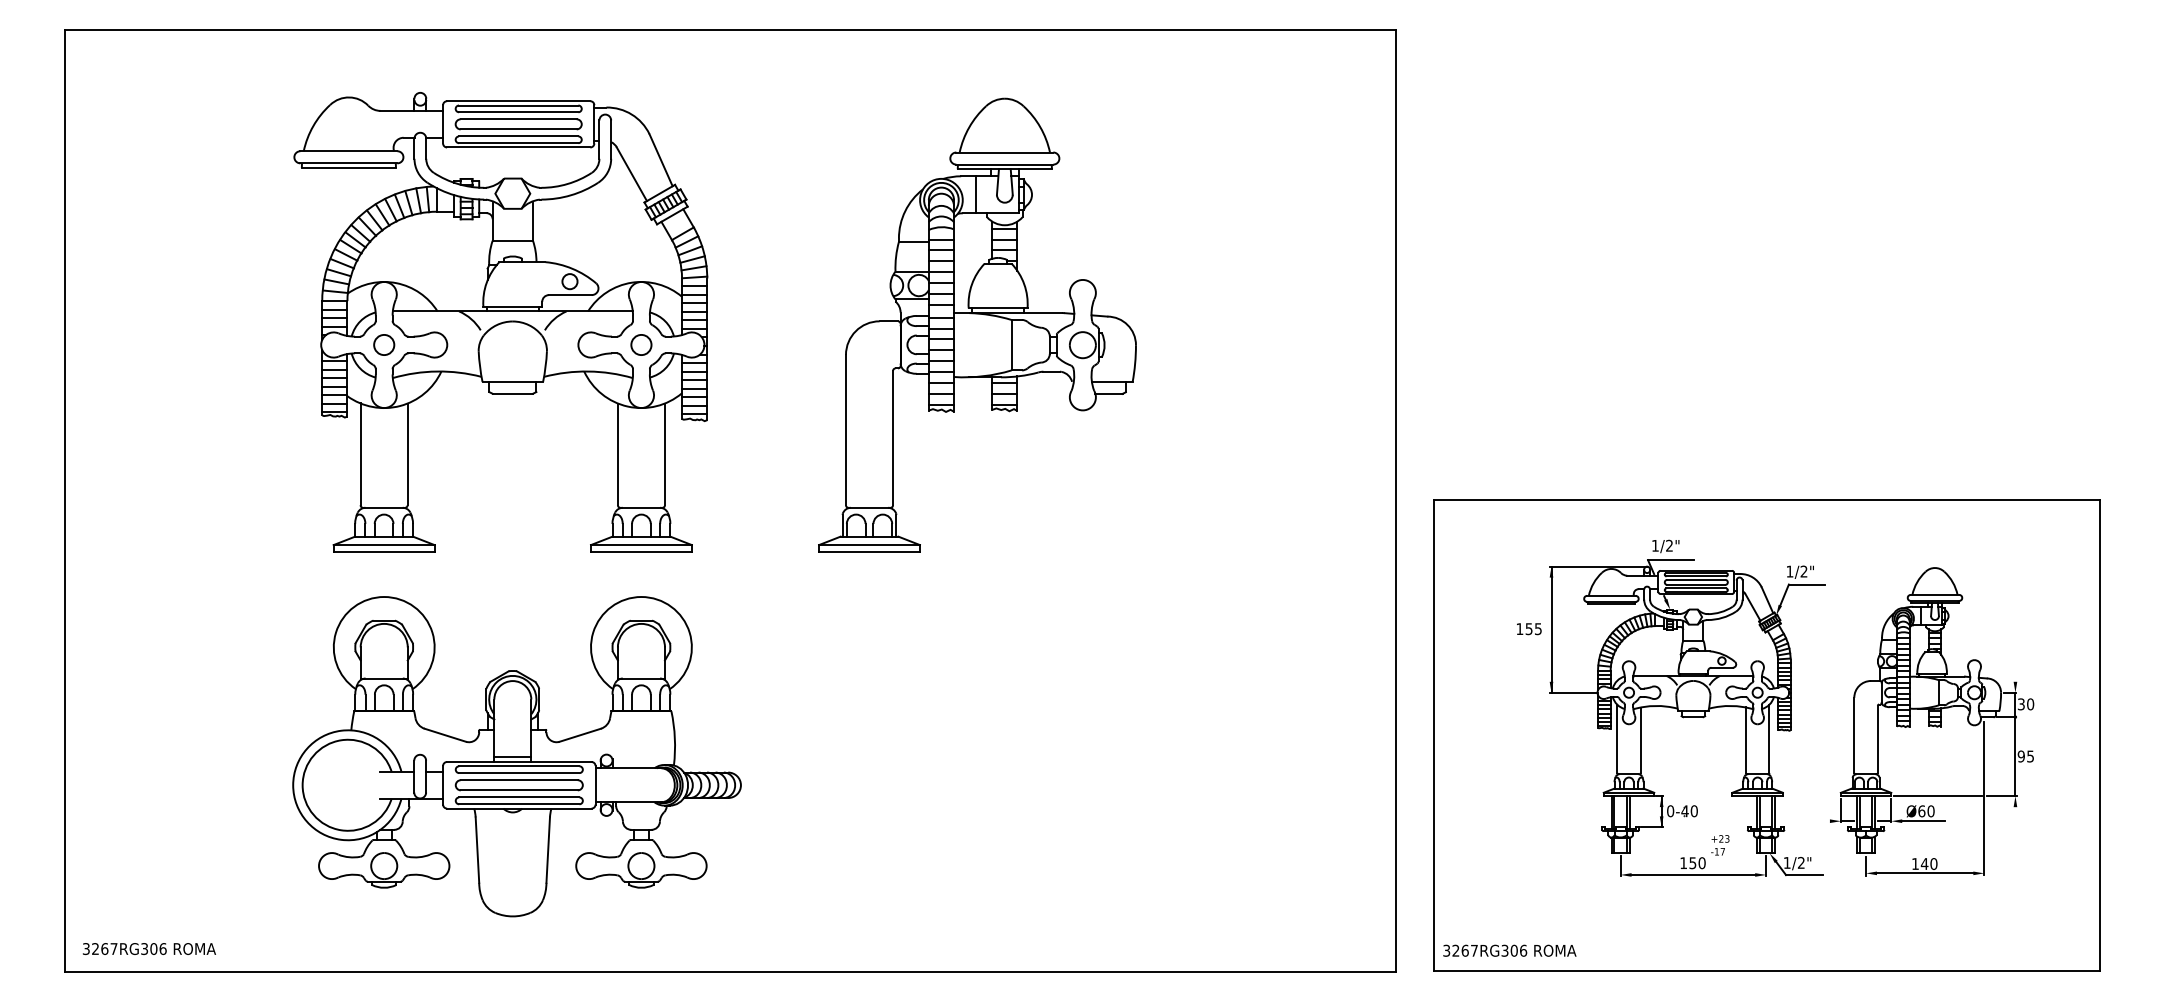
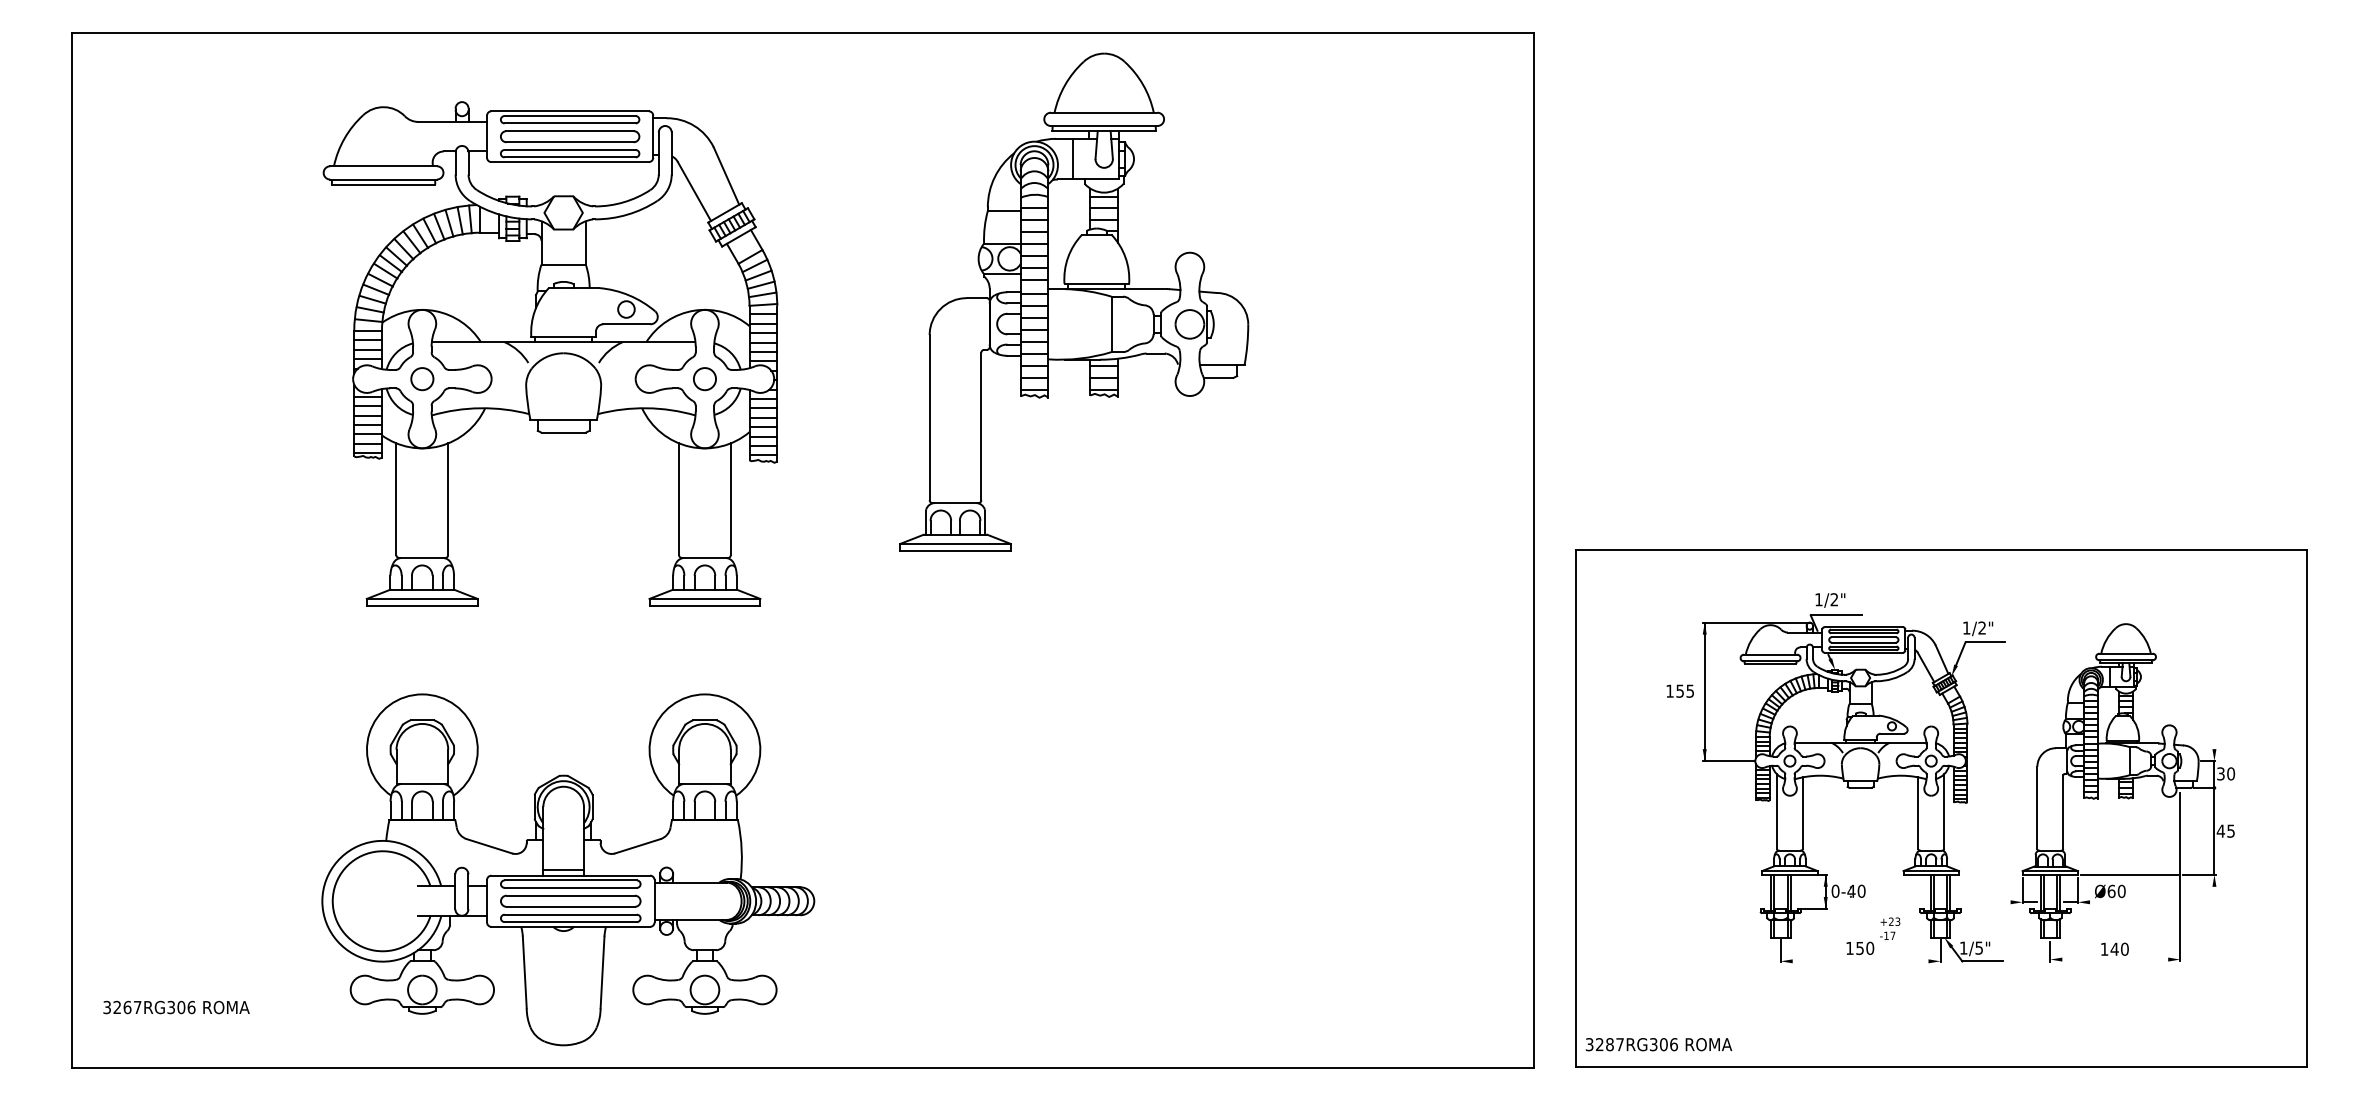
part: (977, 324) -> (1074, 301), moved
part: (516, 756) -> (567, 869), moved
text: (2021, 756) -> (2221, 831), 95 -> 45
line: (1923, 821) -> (2113, 902), removed
text: (1801, 862) -> (1979, 947), 1/2" -> 1/5"
line: (1925, 873) -> (2115, 959), removed
line: (1693, 874) -> (1860, 960), removed
text: (148, 948) -> (175, 1006), moved
text: (1464, 950) -> (1609, 1044), 3267RG306 -> 3287RG306

